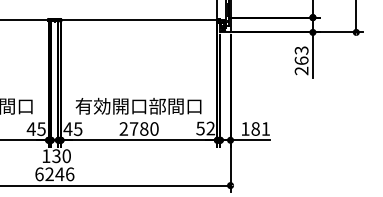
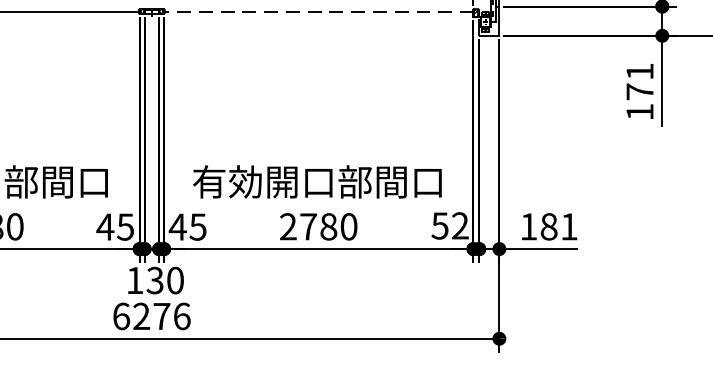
line: (138, 20) -> (317, 12), solid -> dashed
text: (301, 60) -> (639, 91), 263 -> 171
text: (59, 173) -> (161, 314), 6246 -> 6276

